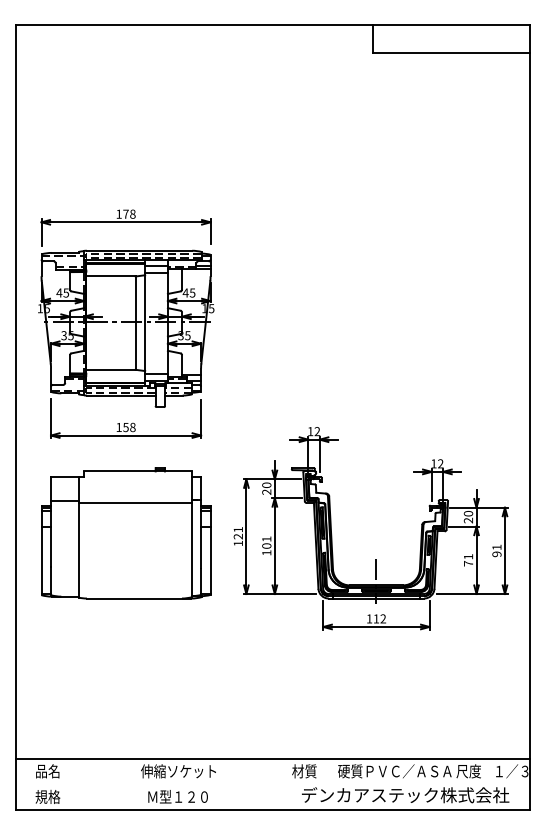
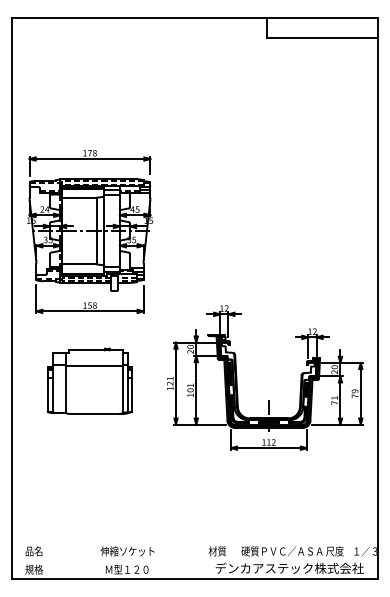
text: (62, 292) -> (44, 209), 45 -> 24
part: (126, 533) -> (90, 381), size x0.7
text: (496, 550) -> (354, 393), 91 -> 79
line: (272, 758) -> (194, 542), removed

